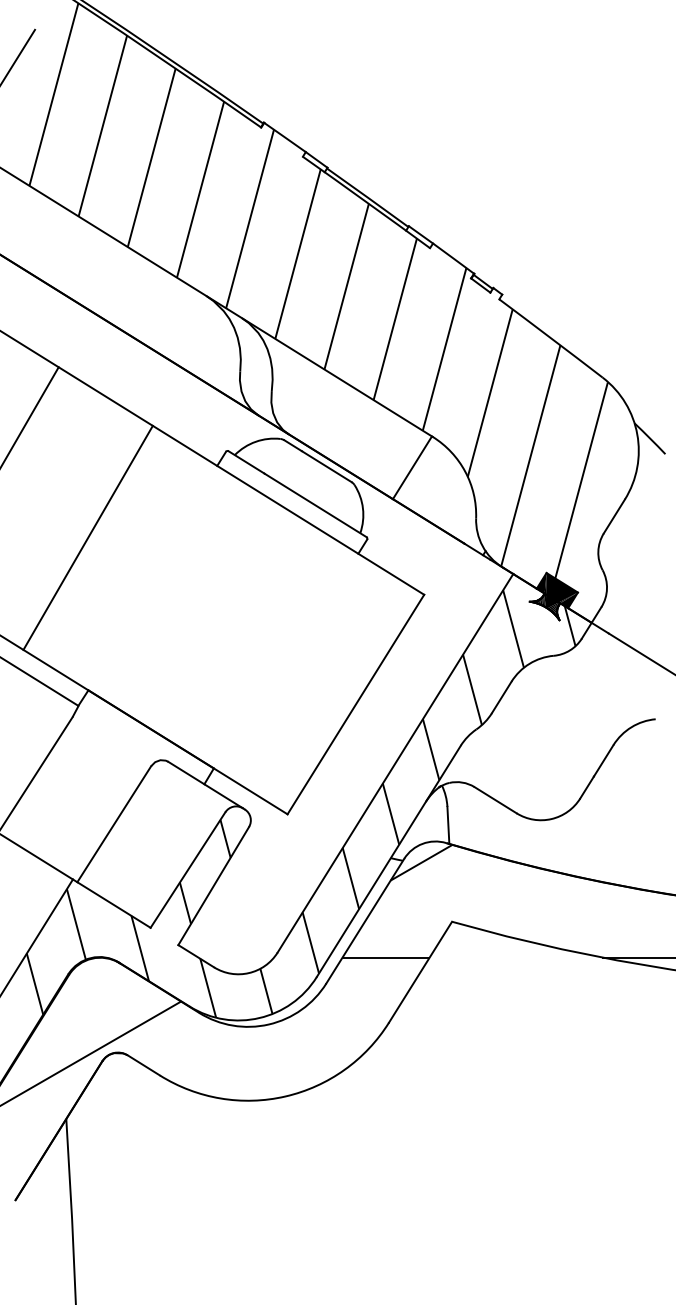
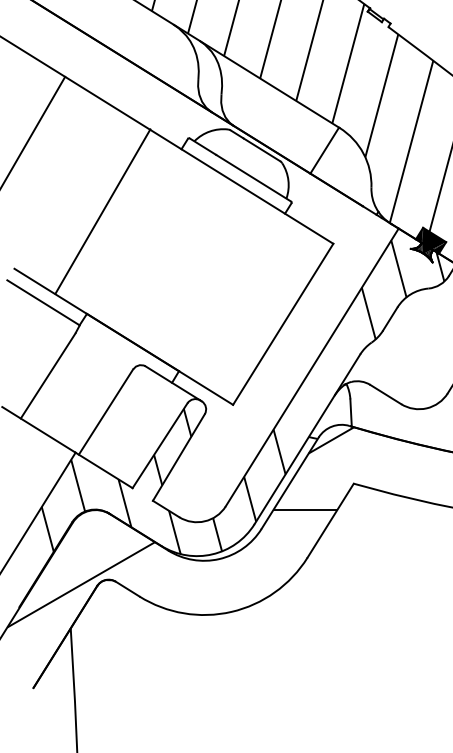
line: (87, 537) -> (102, 211), moved
line: (430, 749) -> (337, 357), removed
line: (390, 813) -> (308, 404), removed

